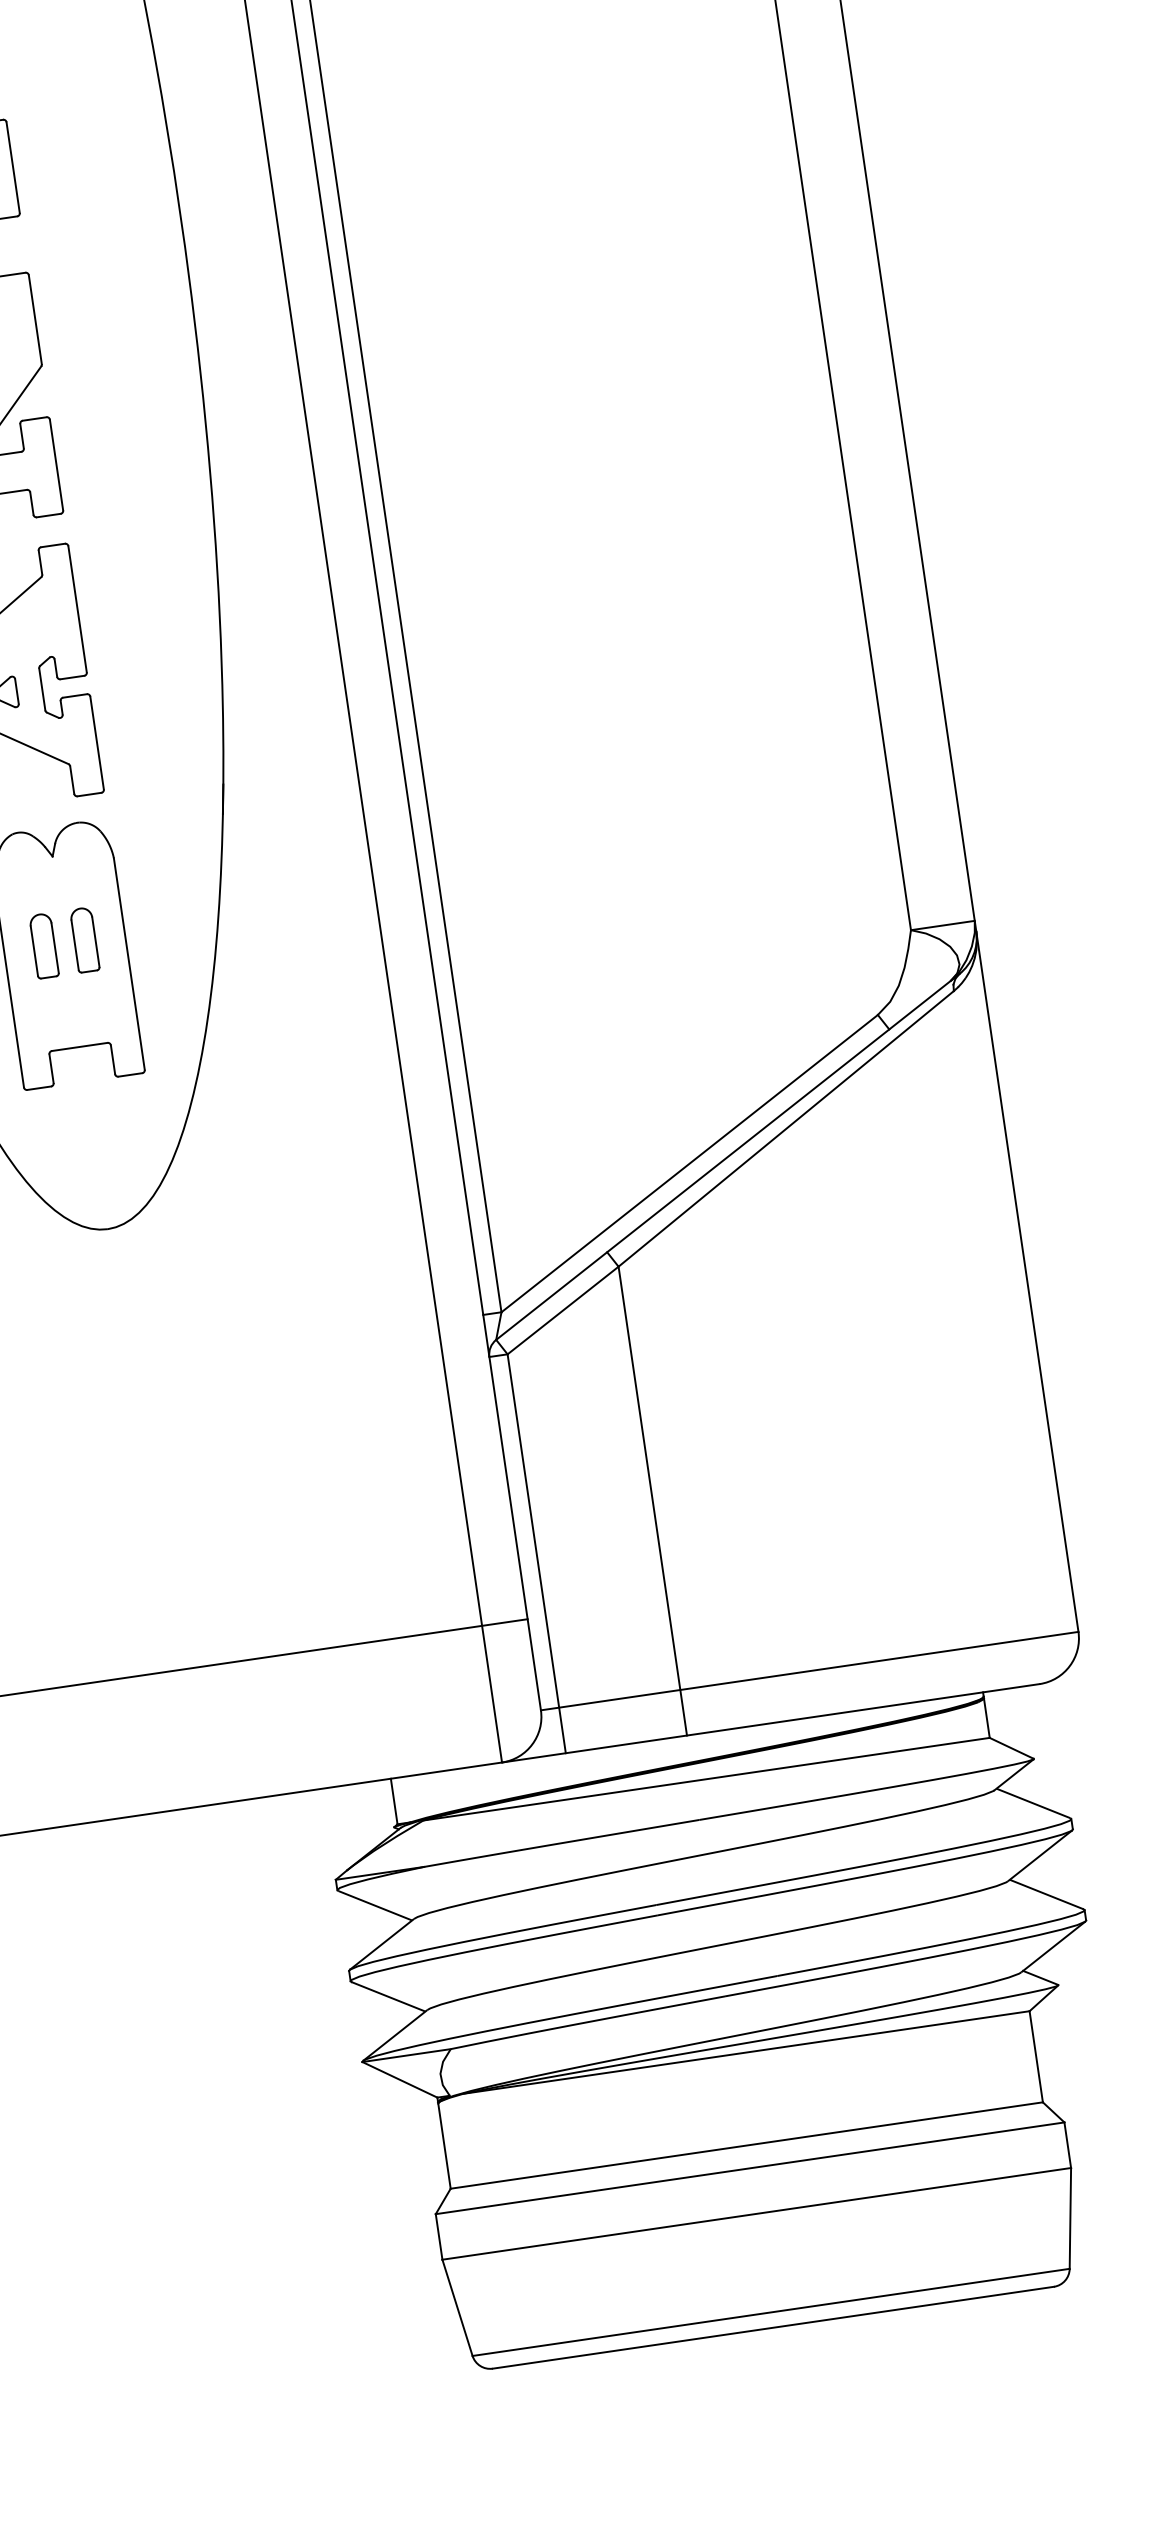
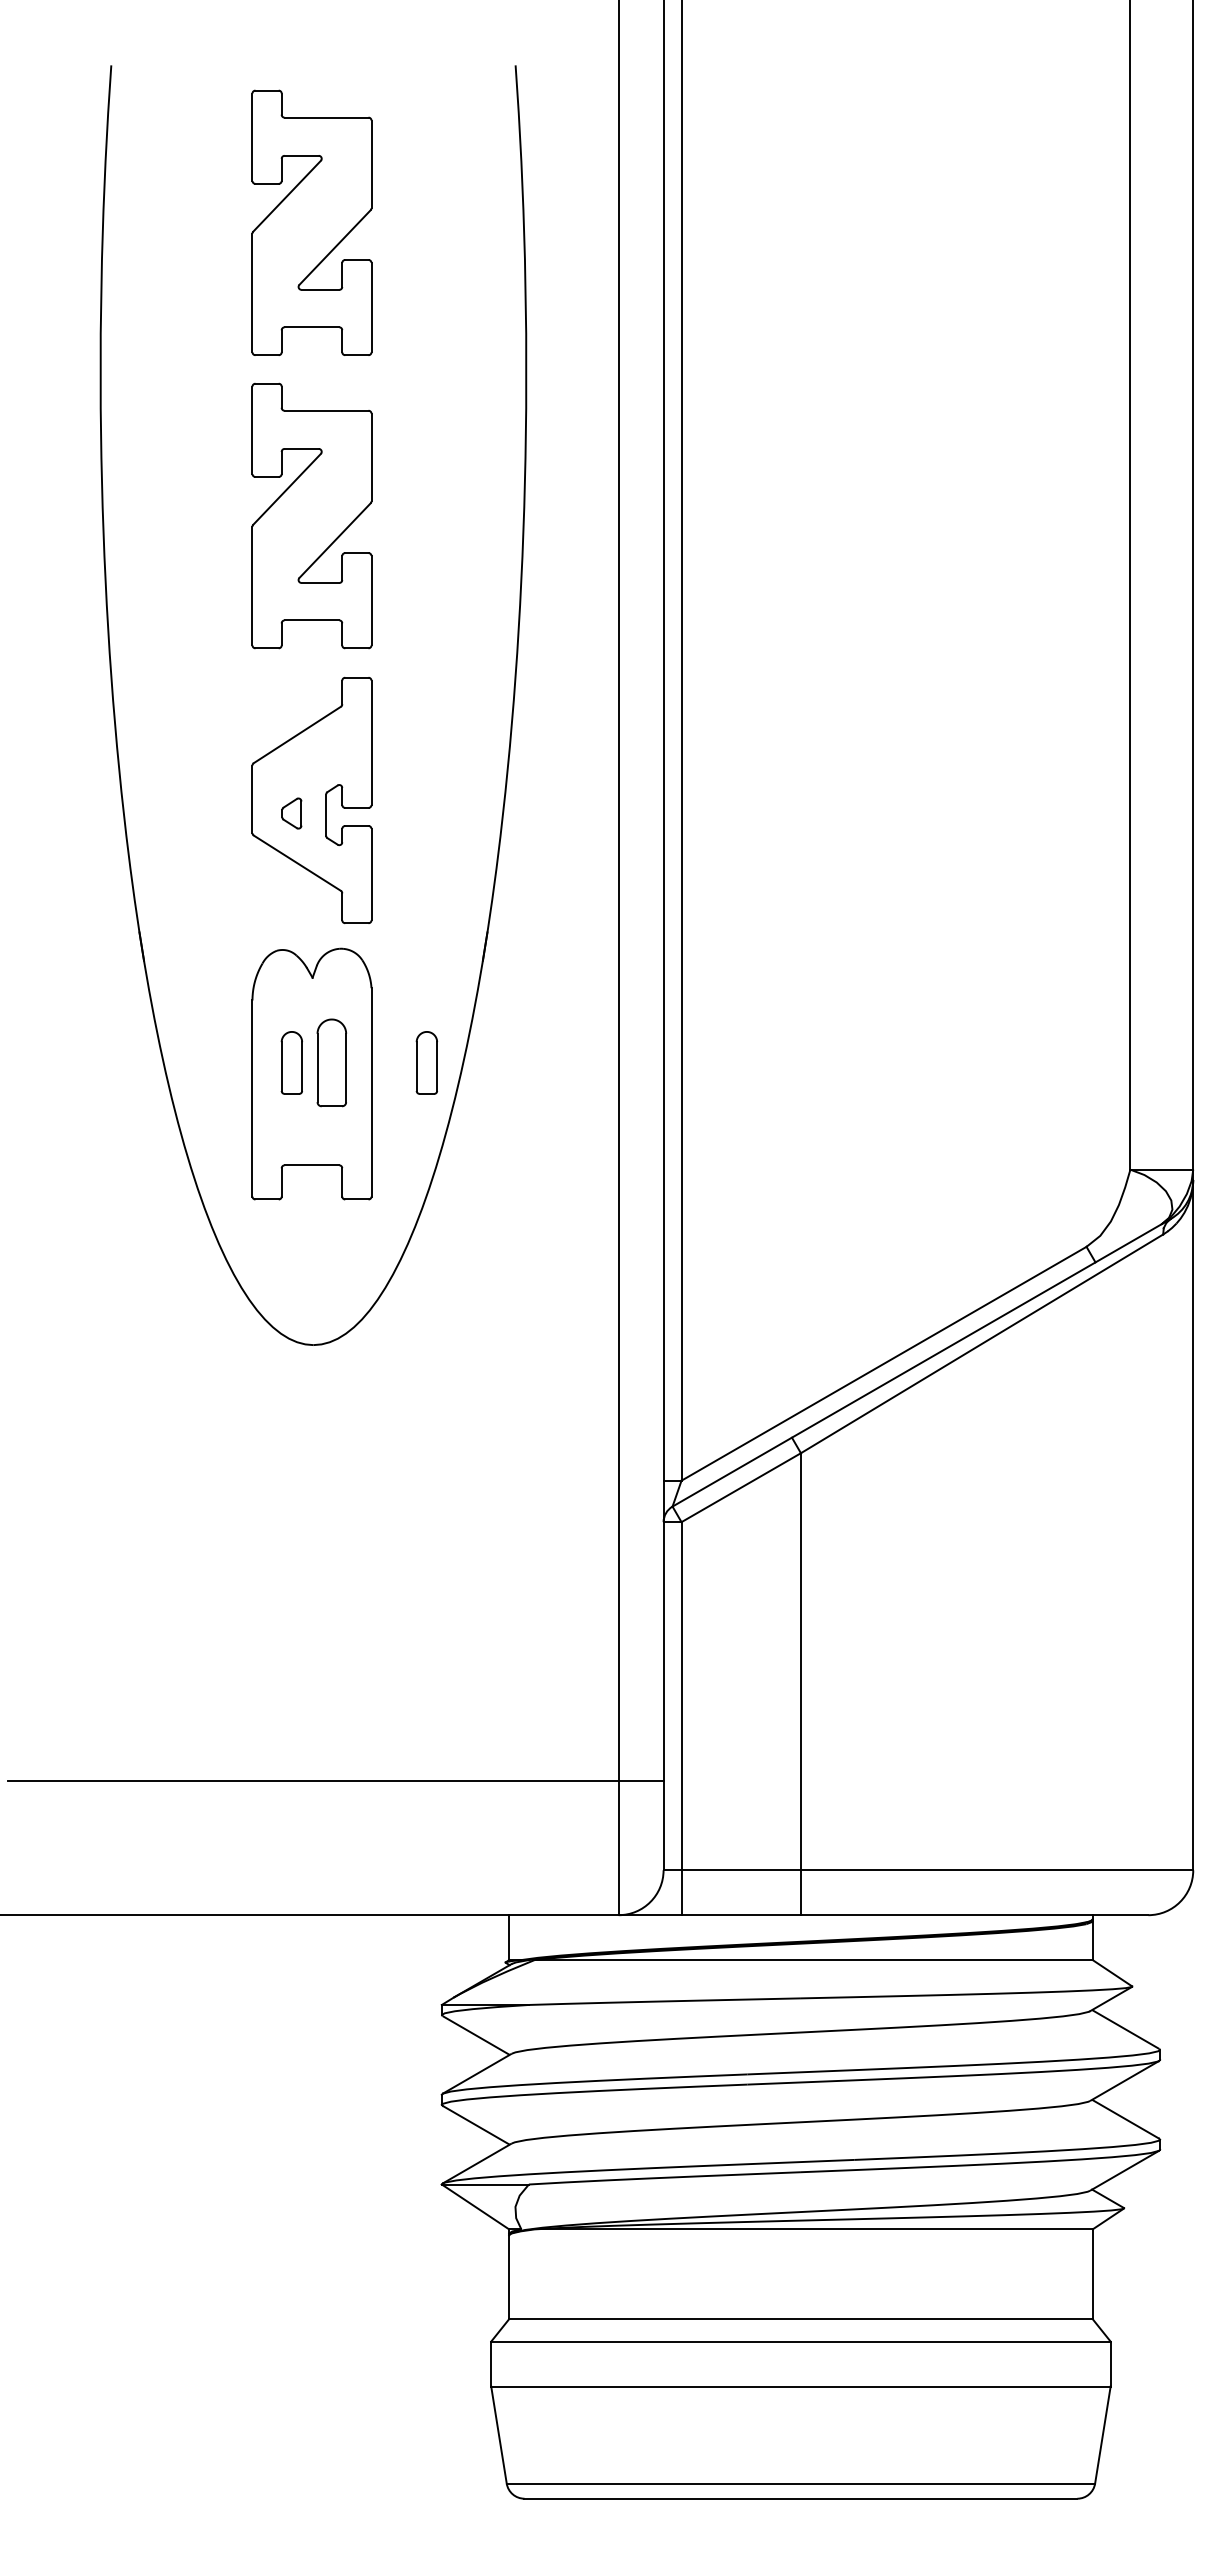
part: (180, 925) -> (426, 1062), added
part: (85, 939) -> (332, 1062), size x1.4

